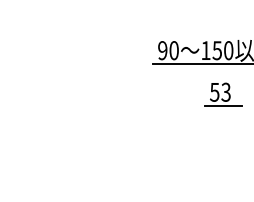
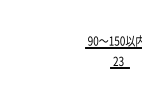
text: (214, 92) -> (115, 61), 53 -> 23

